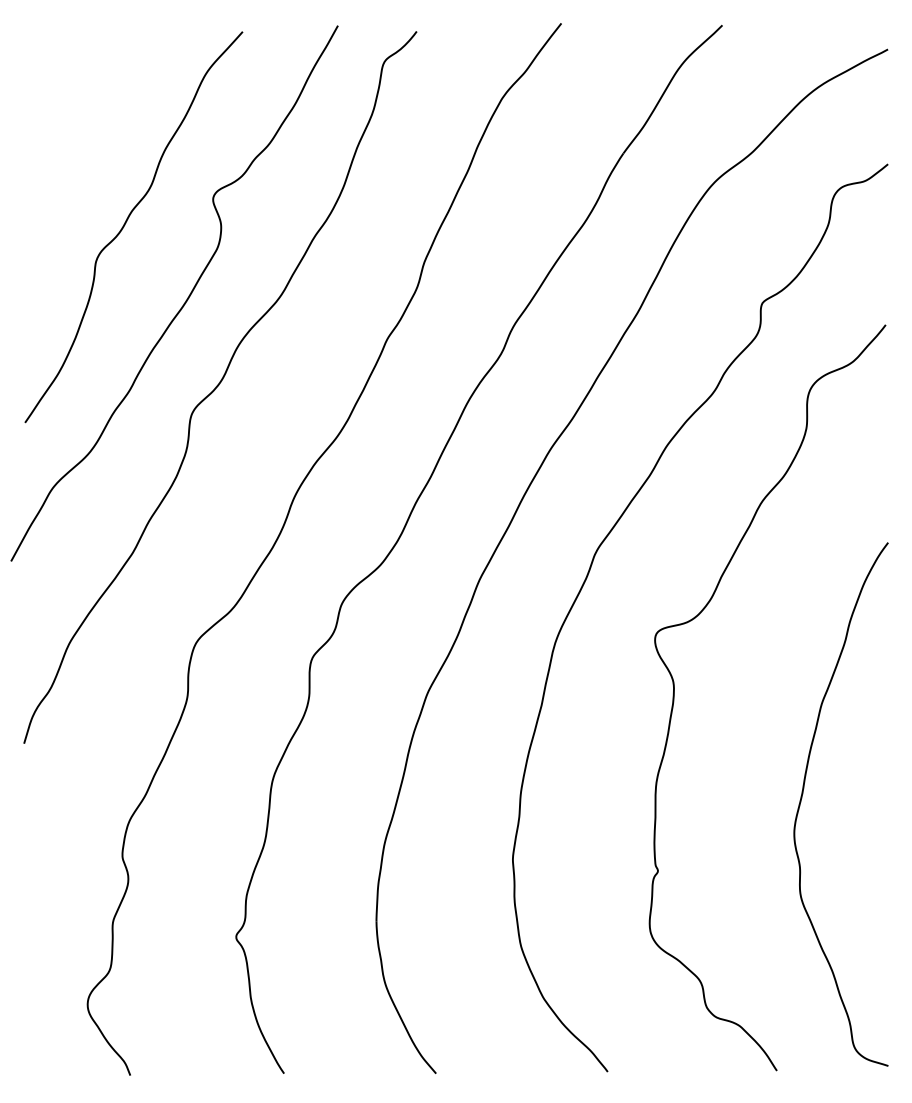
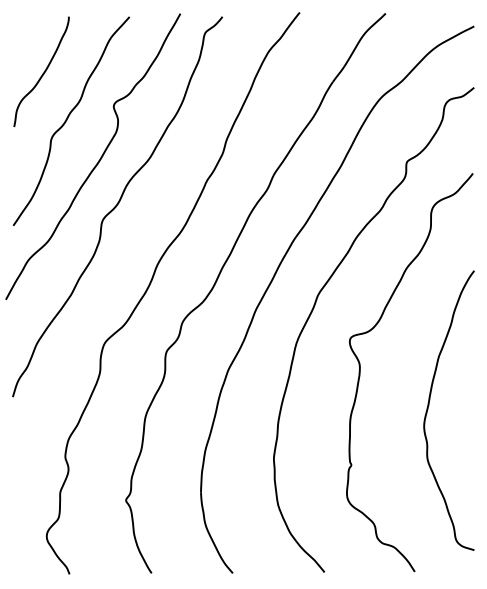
curve: (81, 135) -> (43, 72), added
curve: (804, 794) -> (429, 405), moved

